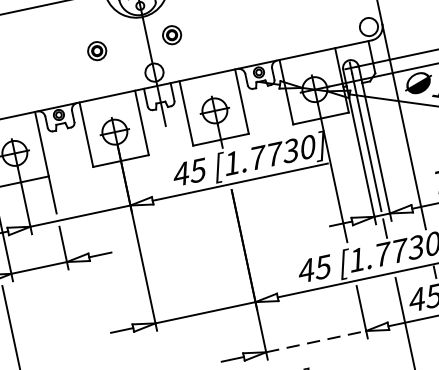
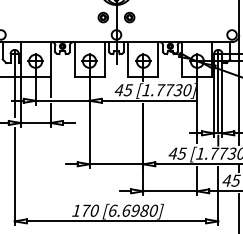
part: (95, 51) -> (102, 17), moved
line: (316, 341) -> (170, 191), dashed -> solid

